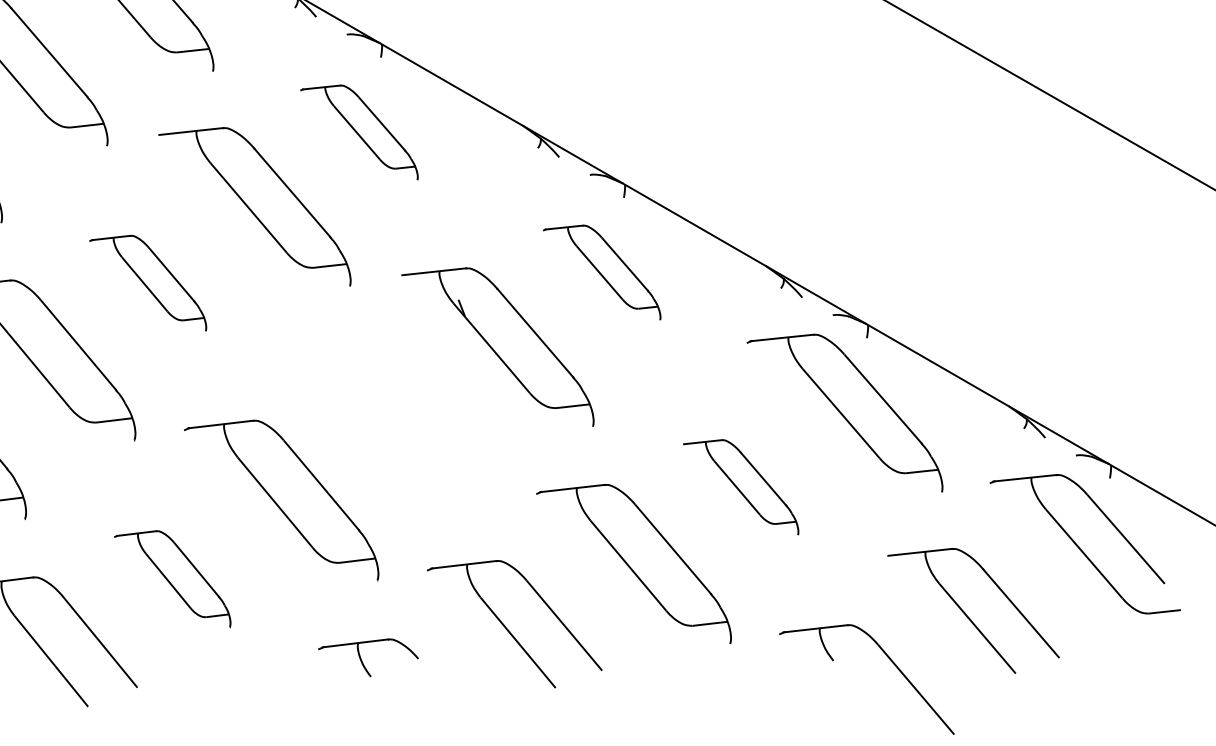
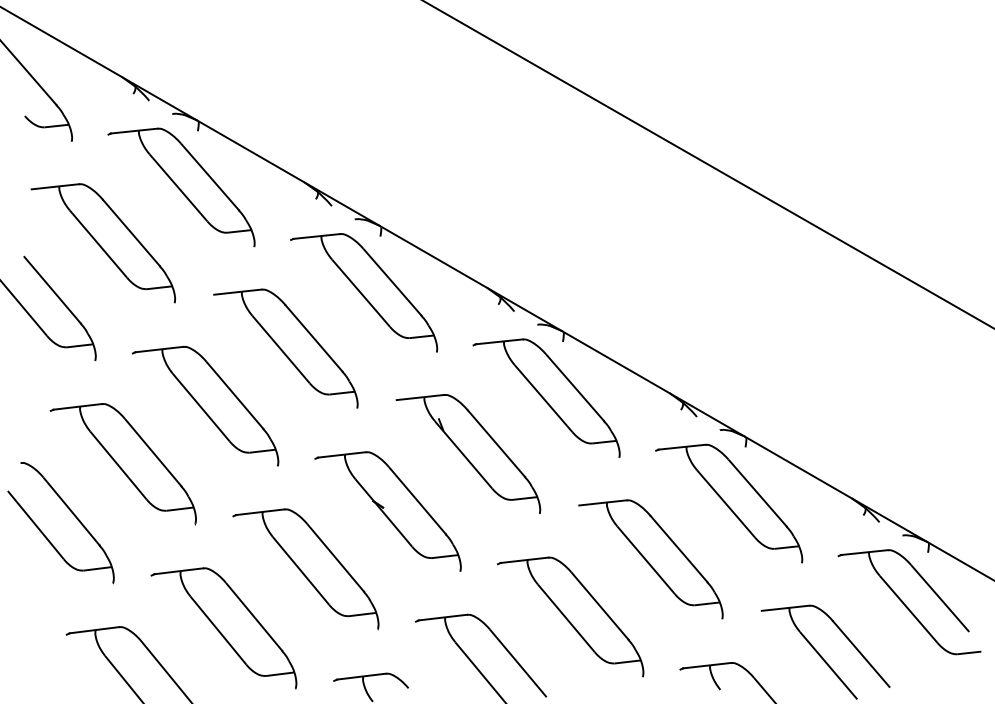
part: (359, 131) -> (364, 292), size x1.67
part: (602, 271) -> (546, 397), size x1.67
part: (148, 282) -> (205, 405), size x1.67
part: (390, 423) -> (387, 511), added
part: (740, 487) -> (650, 559), size x1.67
part: (172, 579) -> (223, 628), size x1.67

